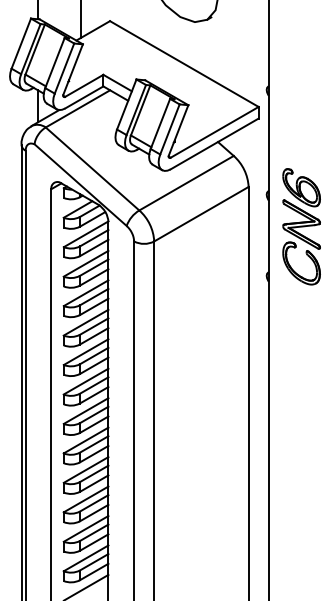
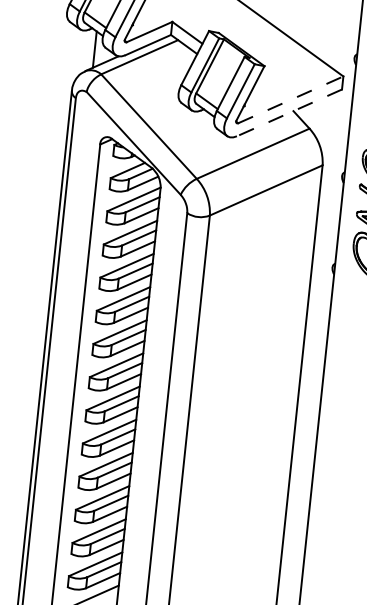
line: (214, 132) -> (290, 99), solid -> dashed
line: (214, 143) -> (289, 112), solid -> dashed

